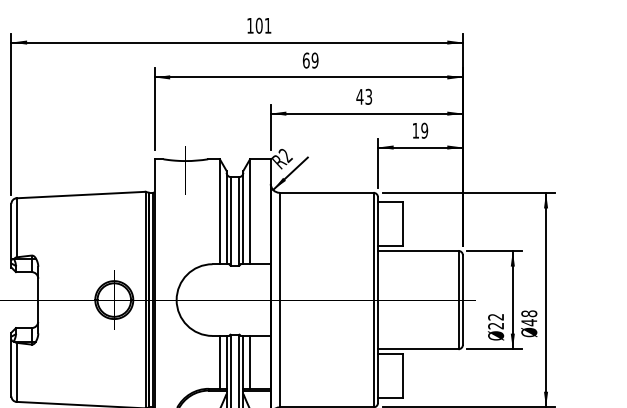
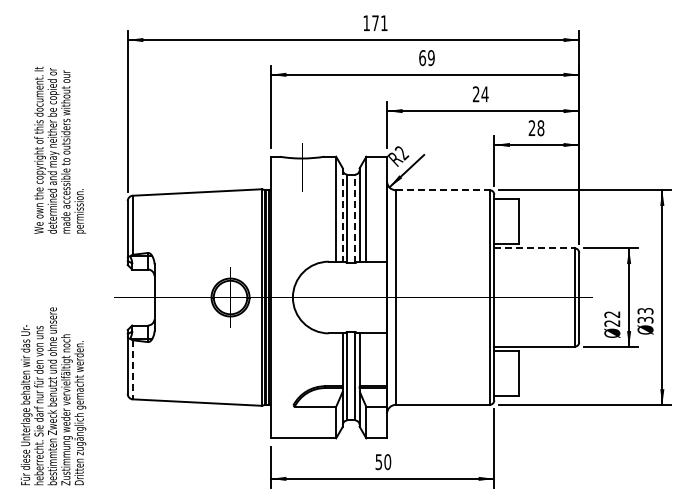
text: (259, 26) -> (375, 23), 101 -> 171
text: (364, 97) -> (480, 94), 43 -> 24
text: (420, 131) -> (536, 128), 19 -> 28
line: (326, 193) -> (442, 190), solid -> dashed
line: (226, 218) -> (342, 215), solid -> dashed
line: (239, 221) -> (355, 218), solid -> dashed
line: (419, 251) -> (535, 248), solid -> dashed
text: (529, 318) -> (645, 315), 48 -> 33
line: (220, 362) -> (336, 359), removed
line: (250, 362) -> (366, 359), removed
line: (16, 372) -> (132, 369), solid -> dashed

